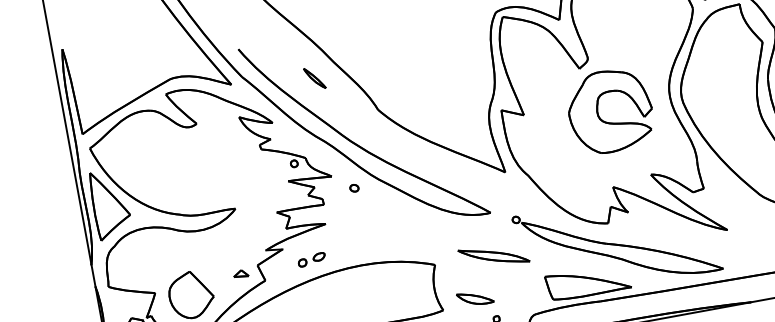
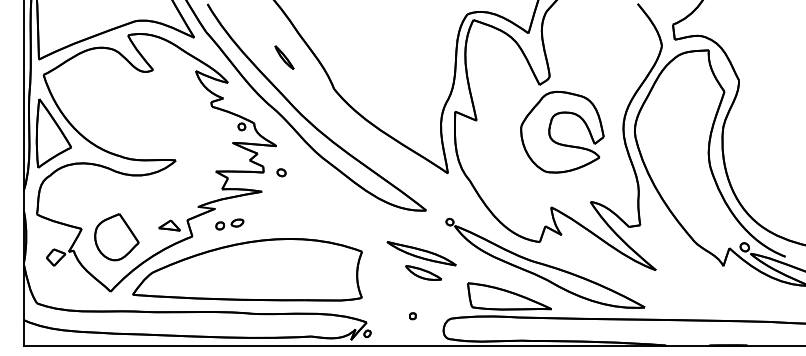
part: (314, 78) -> (284, 57), moved
part: (354, 188) -> (281, 172), moved
part: (311, 259) -> (229, 224), moved
part: (240, 273) -> (169, 225), size x1.43
part: (475, 297) -> (423, 272), moved

